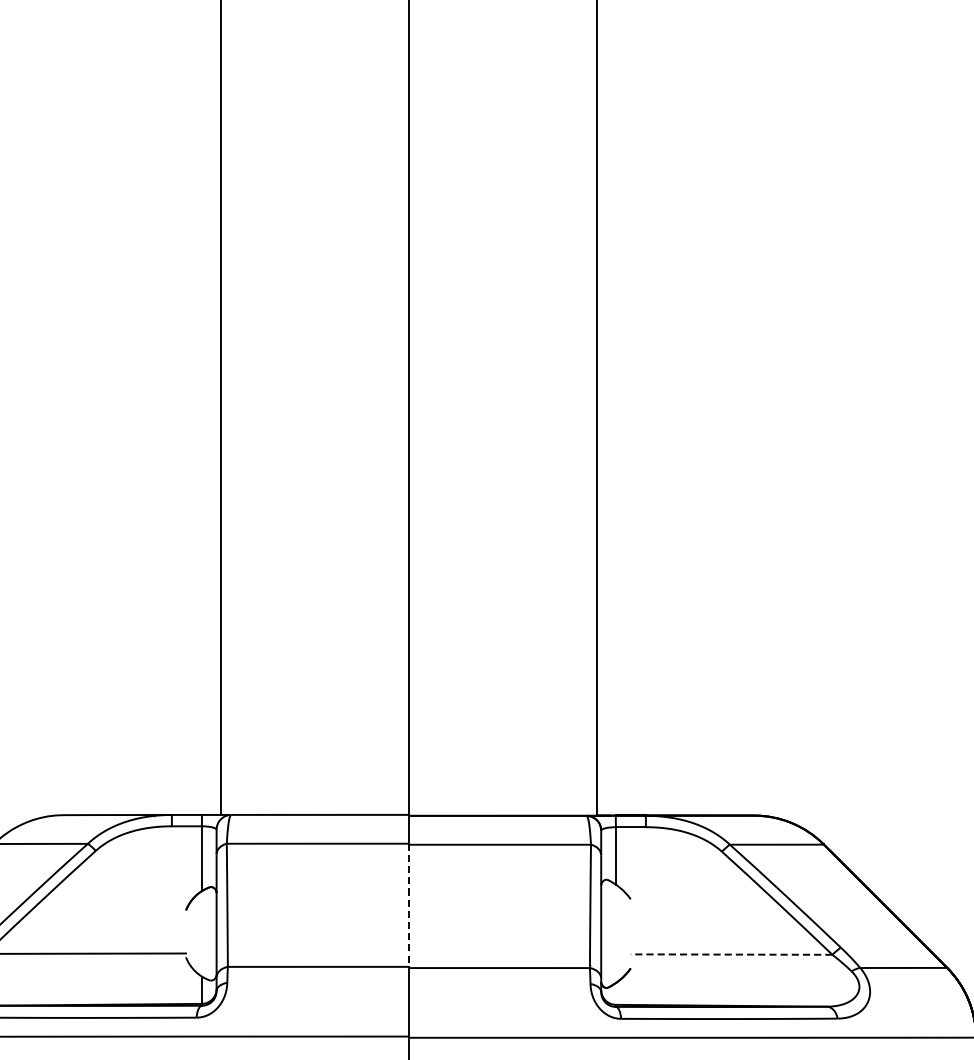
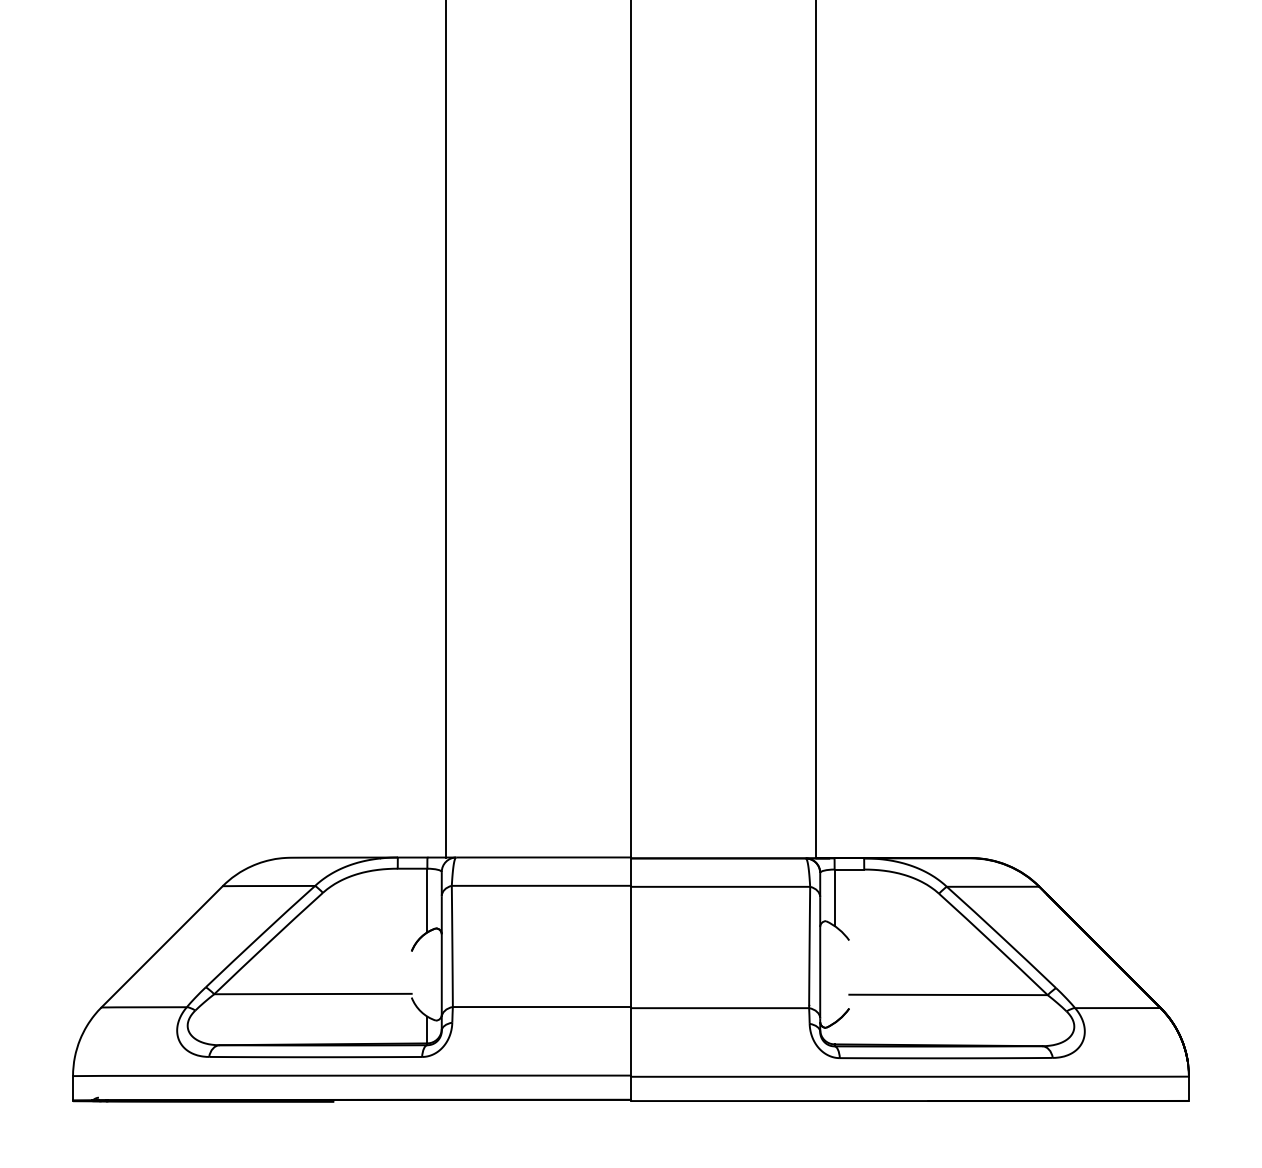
line: (409, 905) -> (631, 946), dashed -> solid
line: (731, 954) -> (948, 994), dashed -> solid

